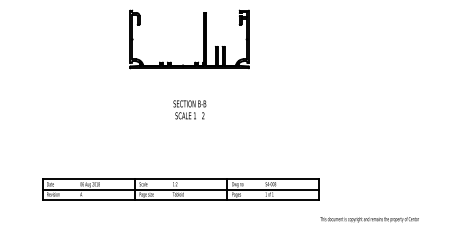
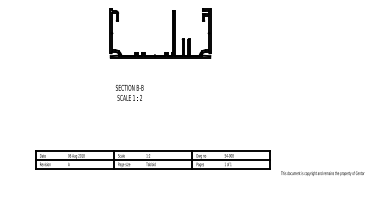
text: (189, 109) -> (129, 92), moved
text: (369, 219) -> (322, 173), moved

